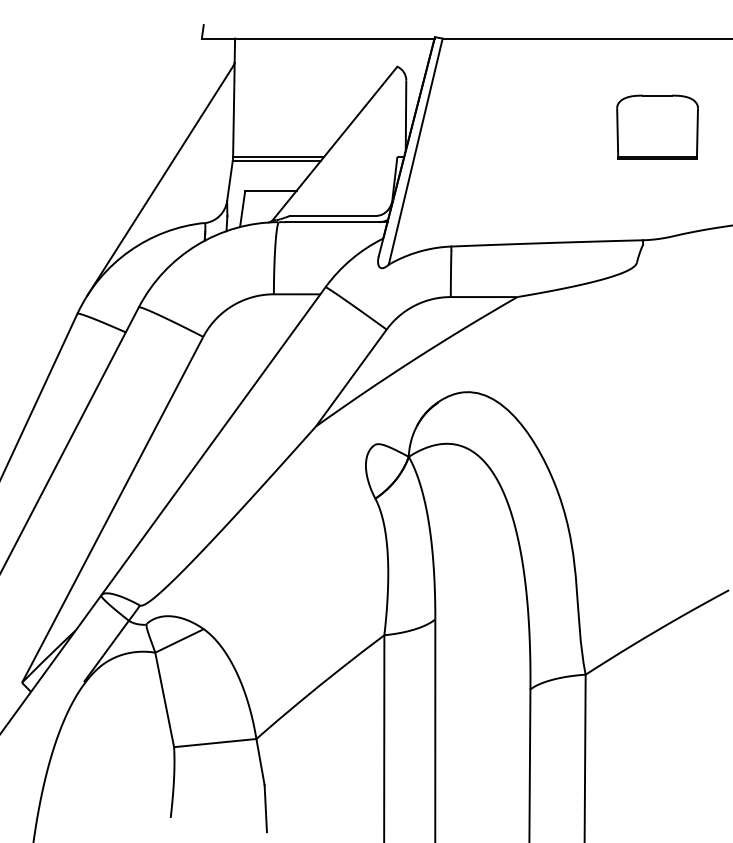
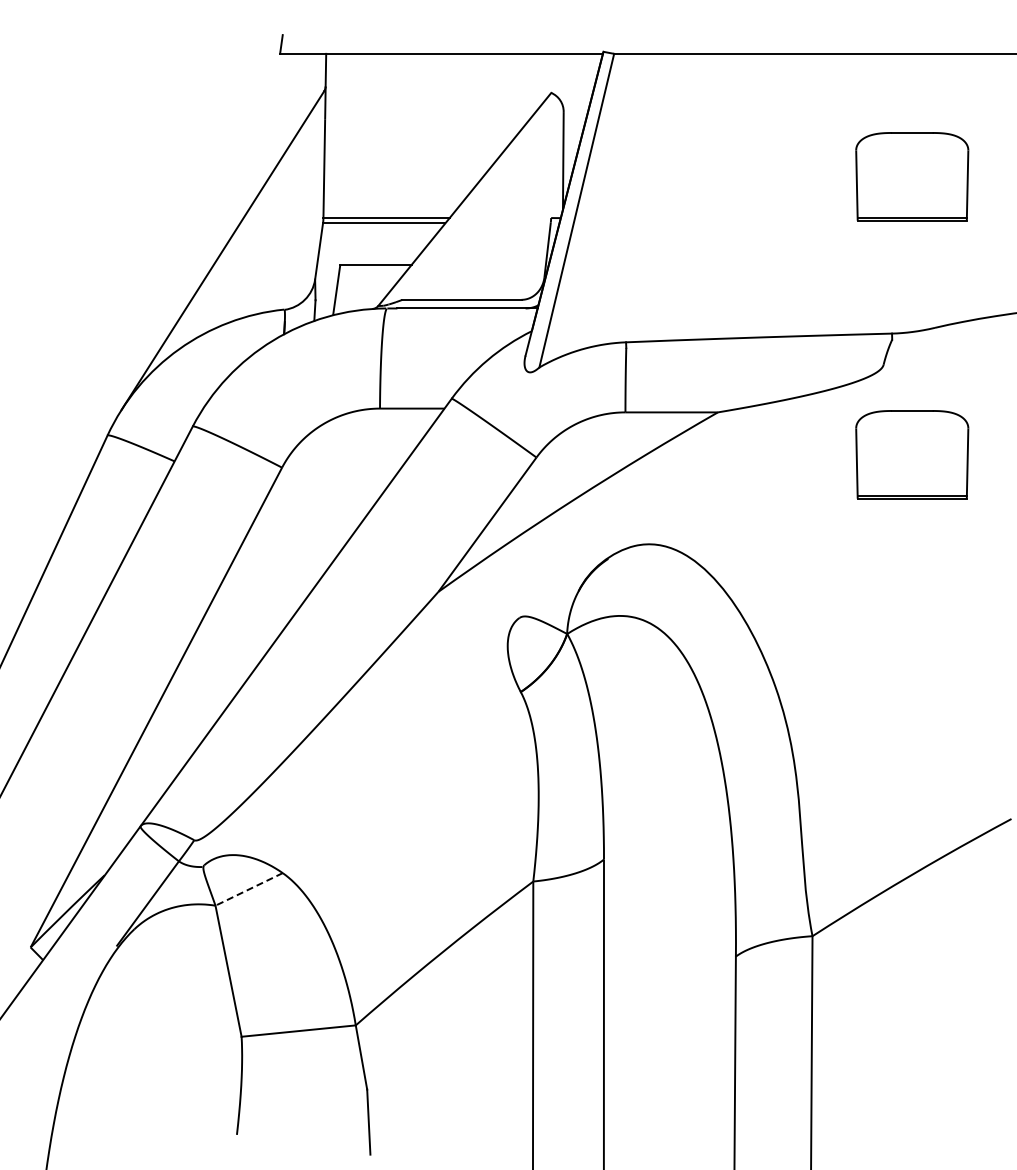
part: (657, 327) -> (912, 454), added
line: (179, 641) -> (248, 889), solid -> dashed

